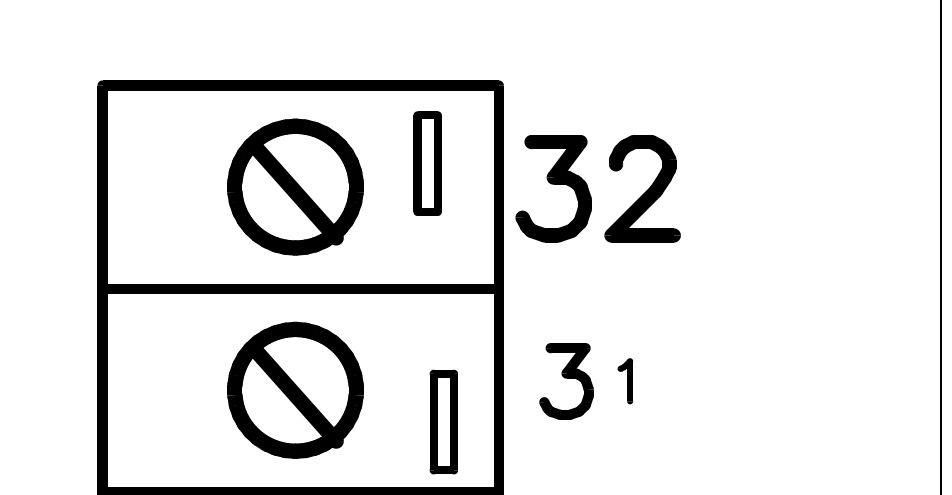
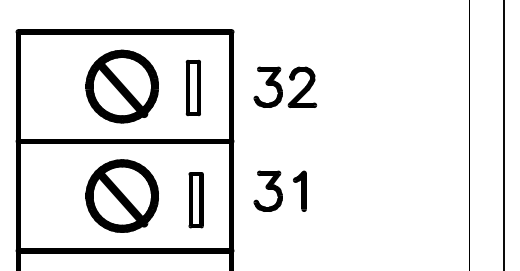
part: (425, 164) -> (192, 88), moved
part: (598, 186) -> (285, 86), size x0.71
part: (624, 379) -> (299, 190), size x1.67
part: (442, 422) -> (195, 200), moved

